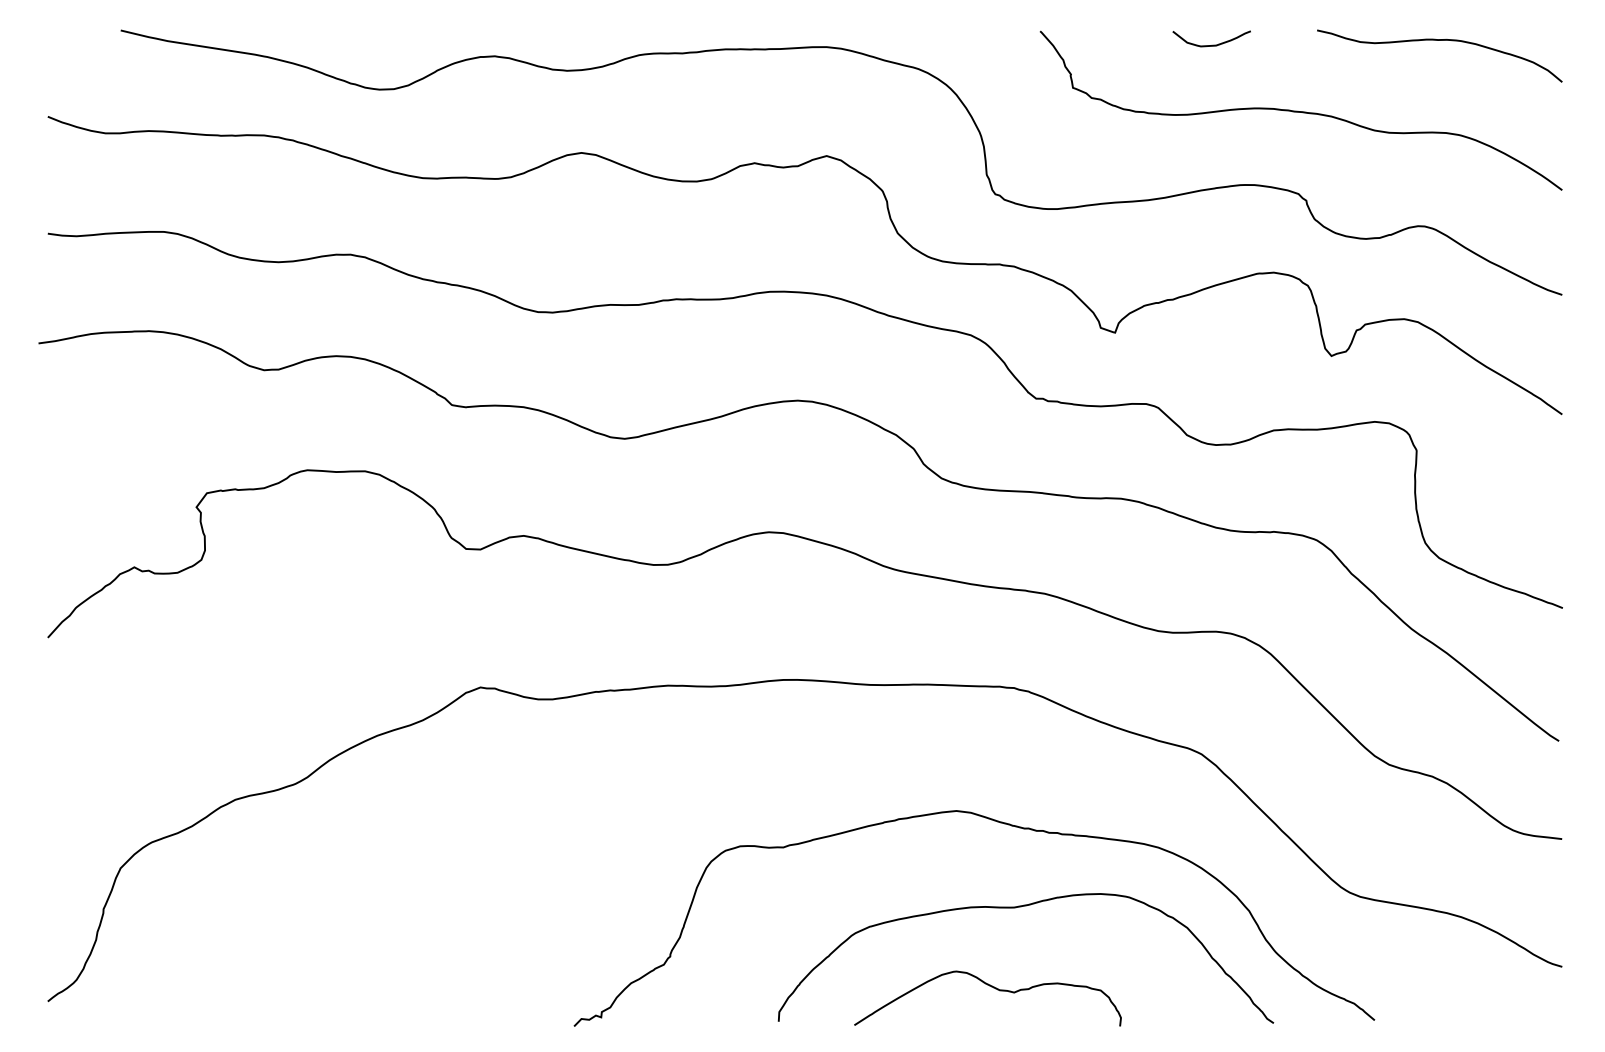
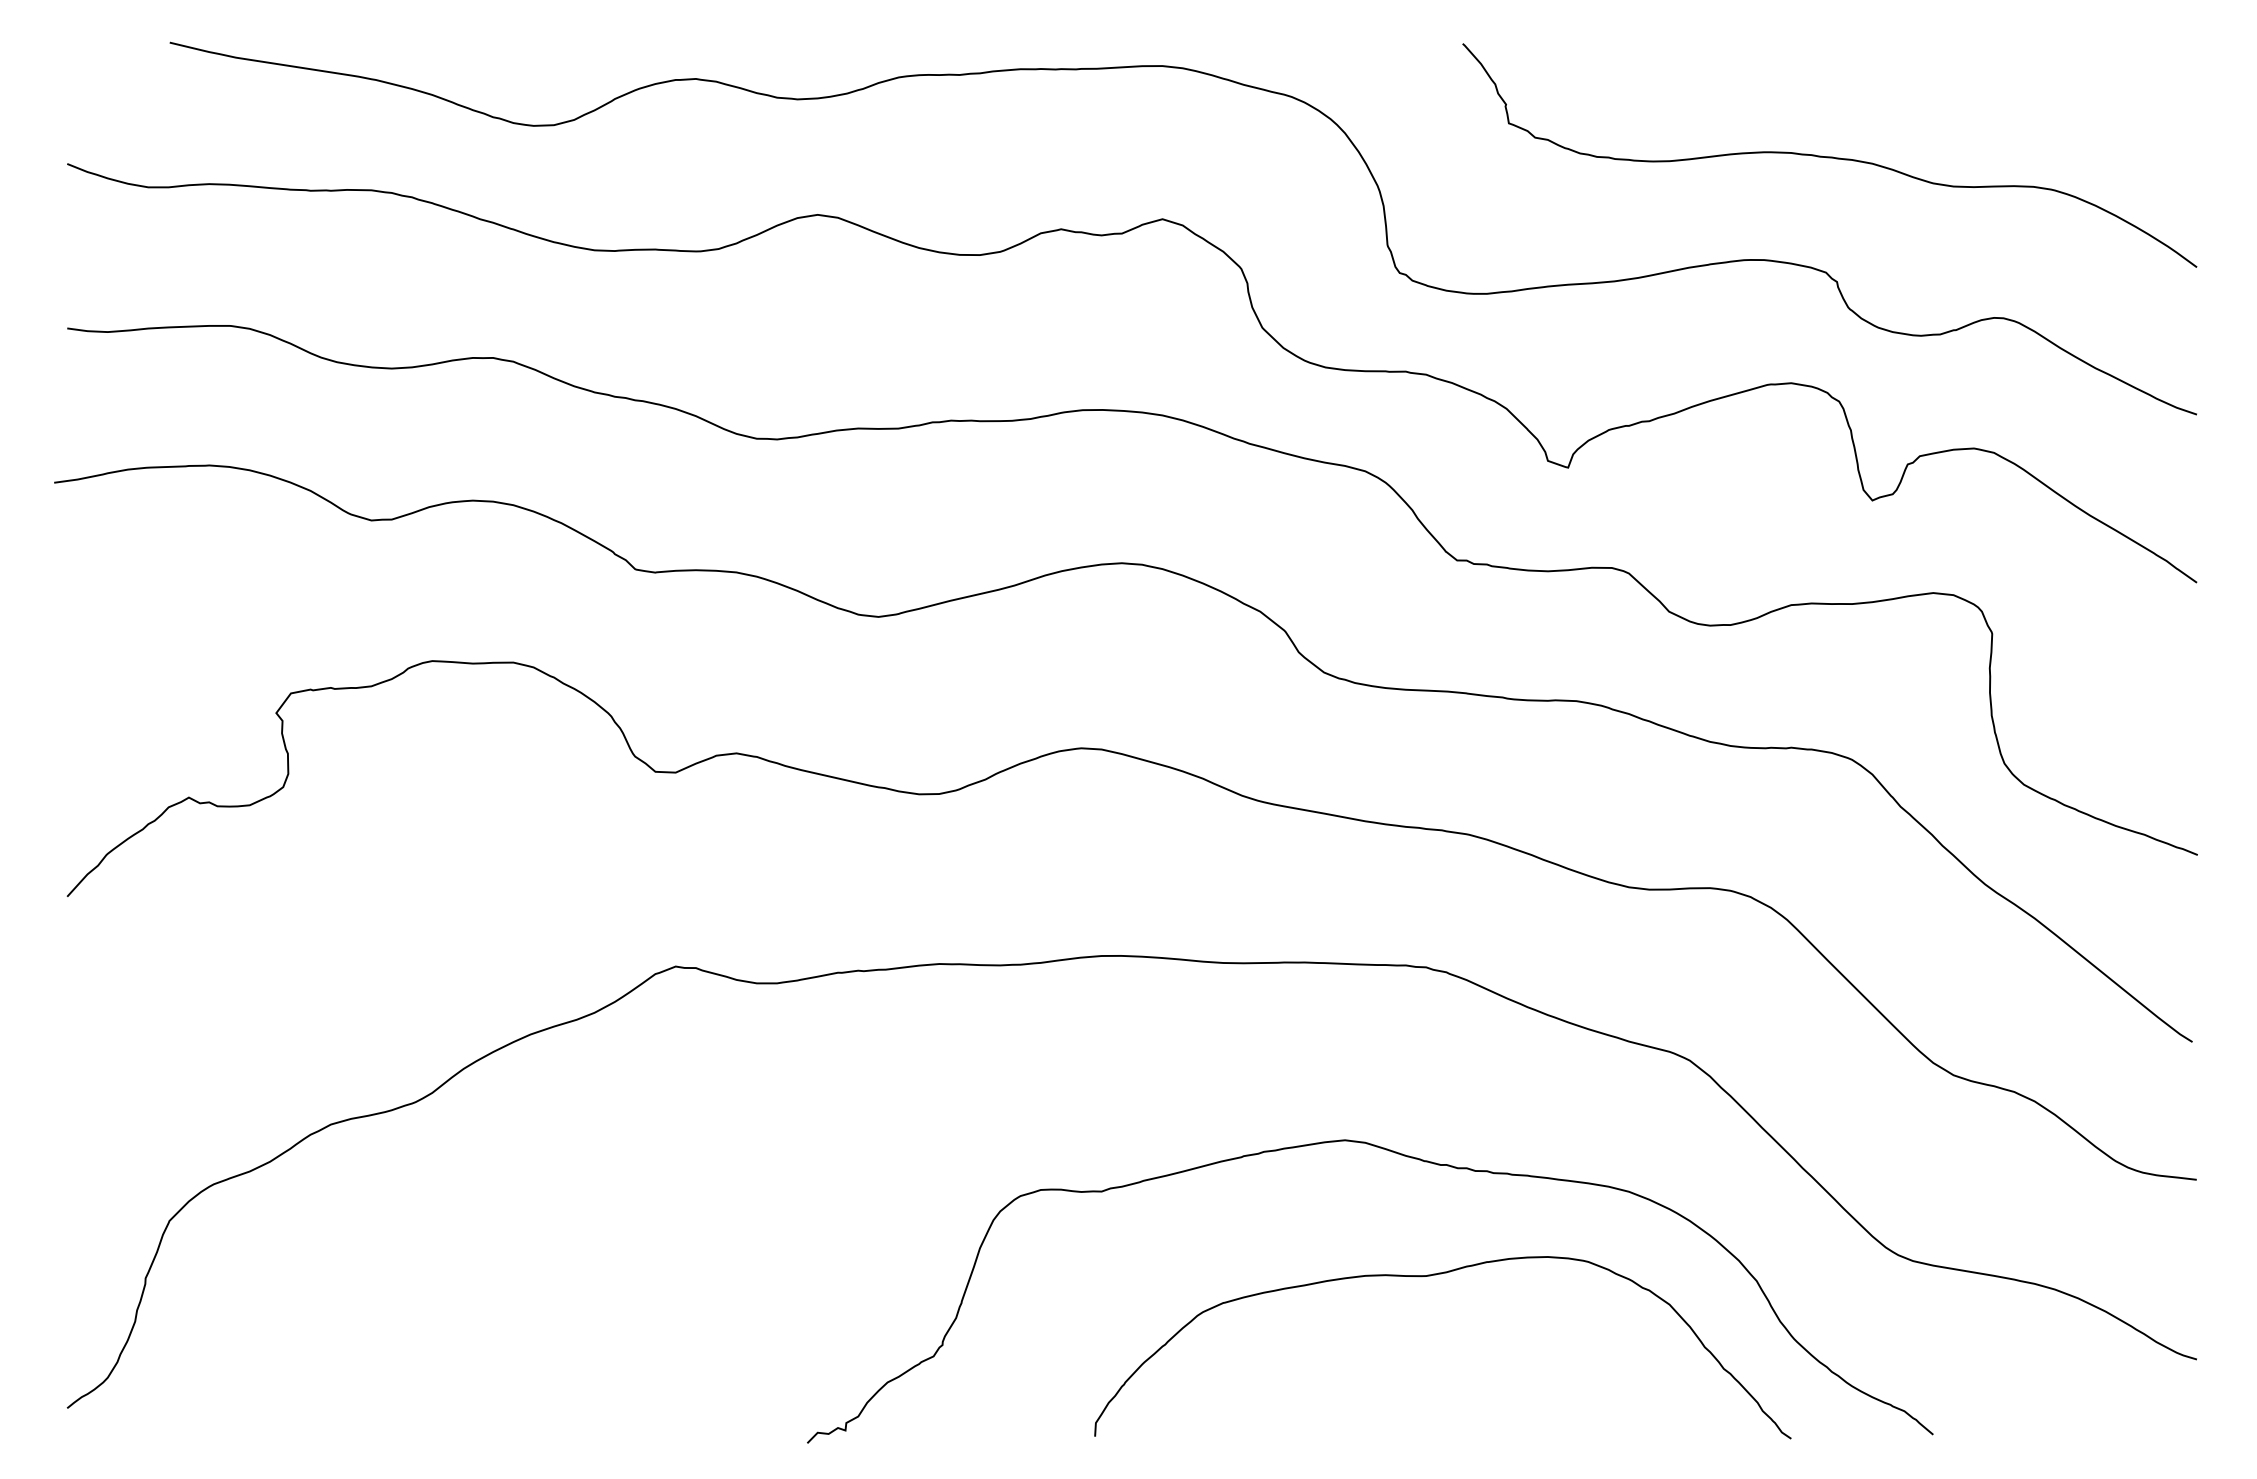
curve: (1439, 40) -> (2024, 56), removed
curve: (1212, 45) -> (1704, 63), removed
curve: (993, 988) -> (1397, 1389), removed

